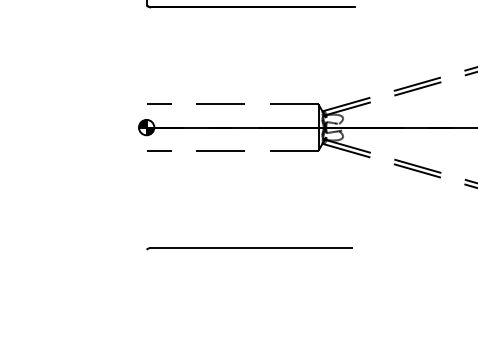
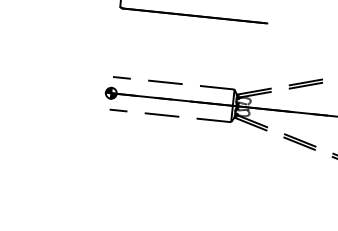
part: (249, 248) -> (175, 186), removed

